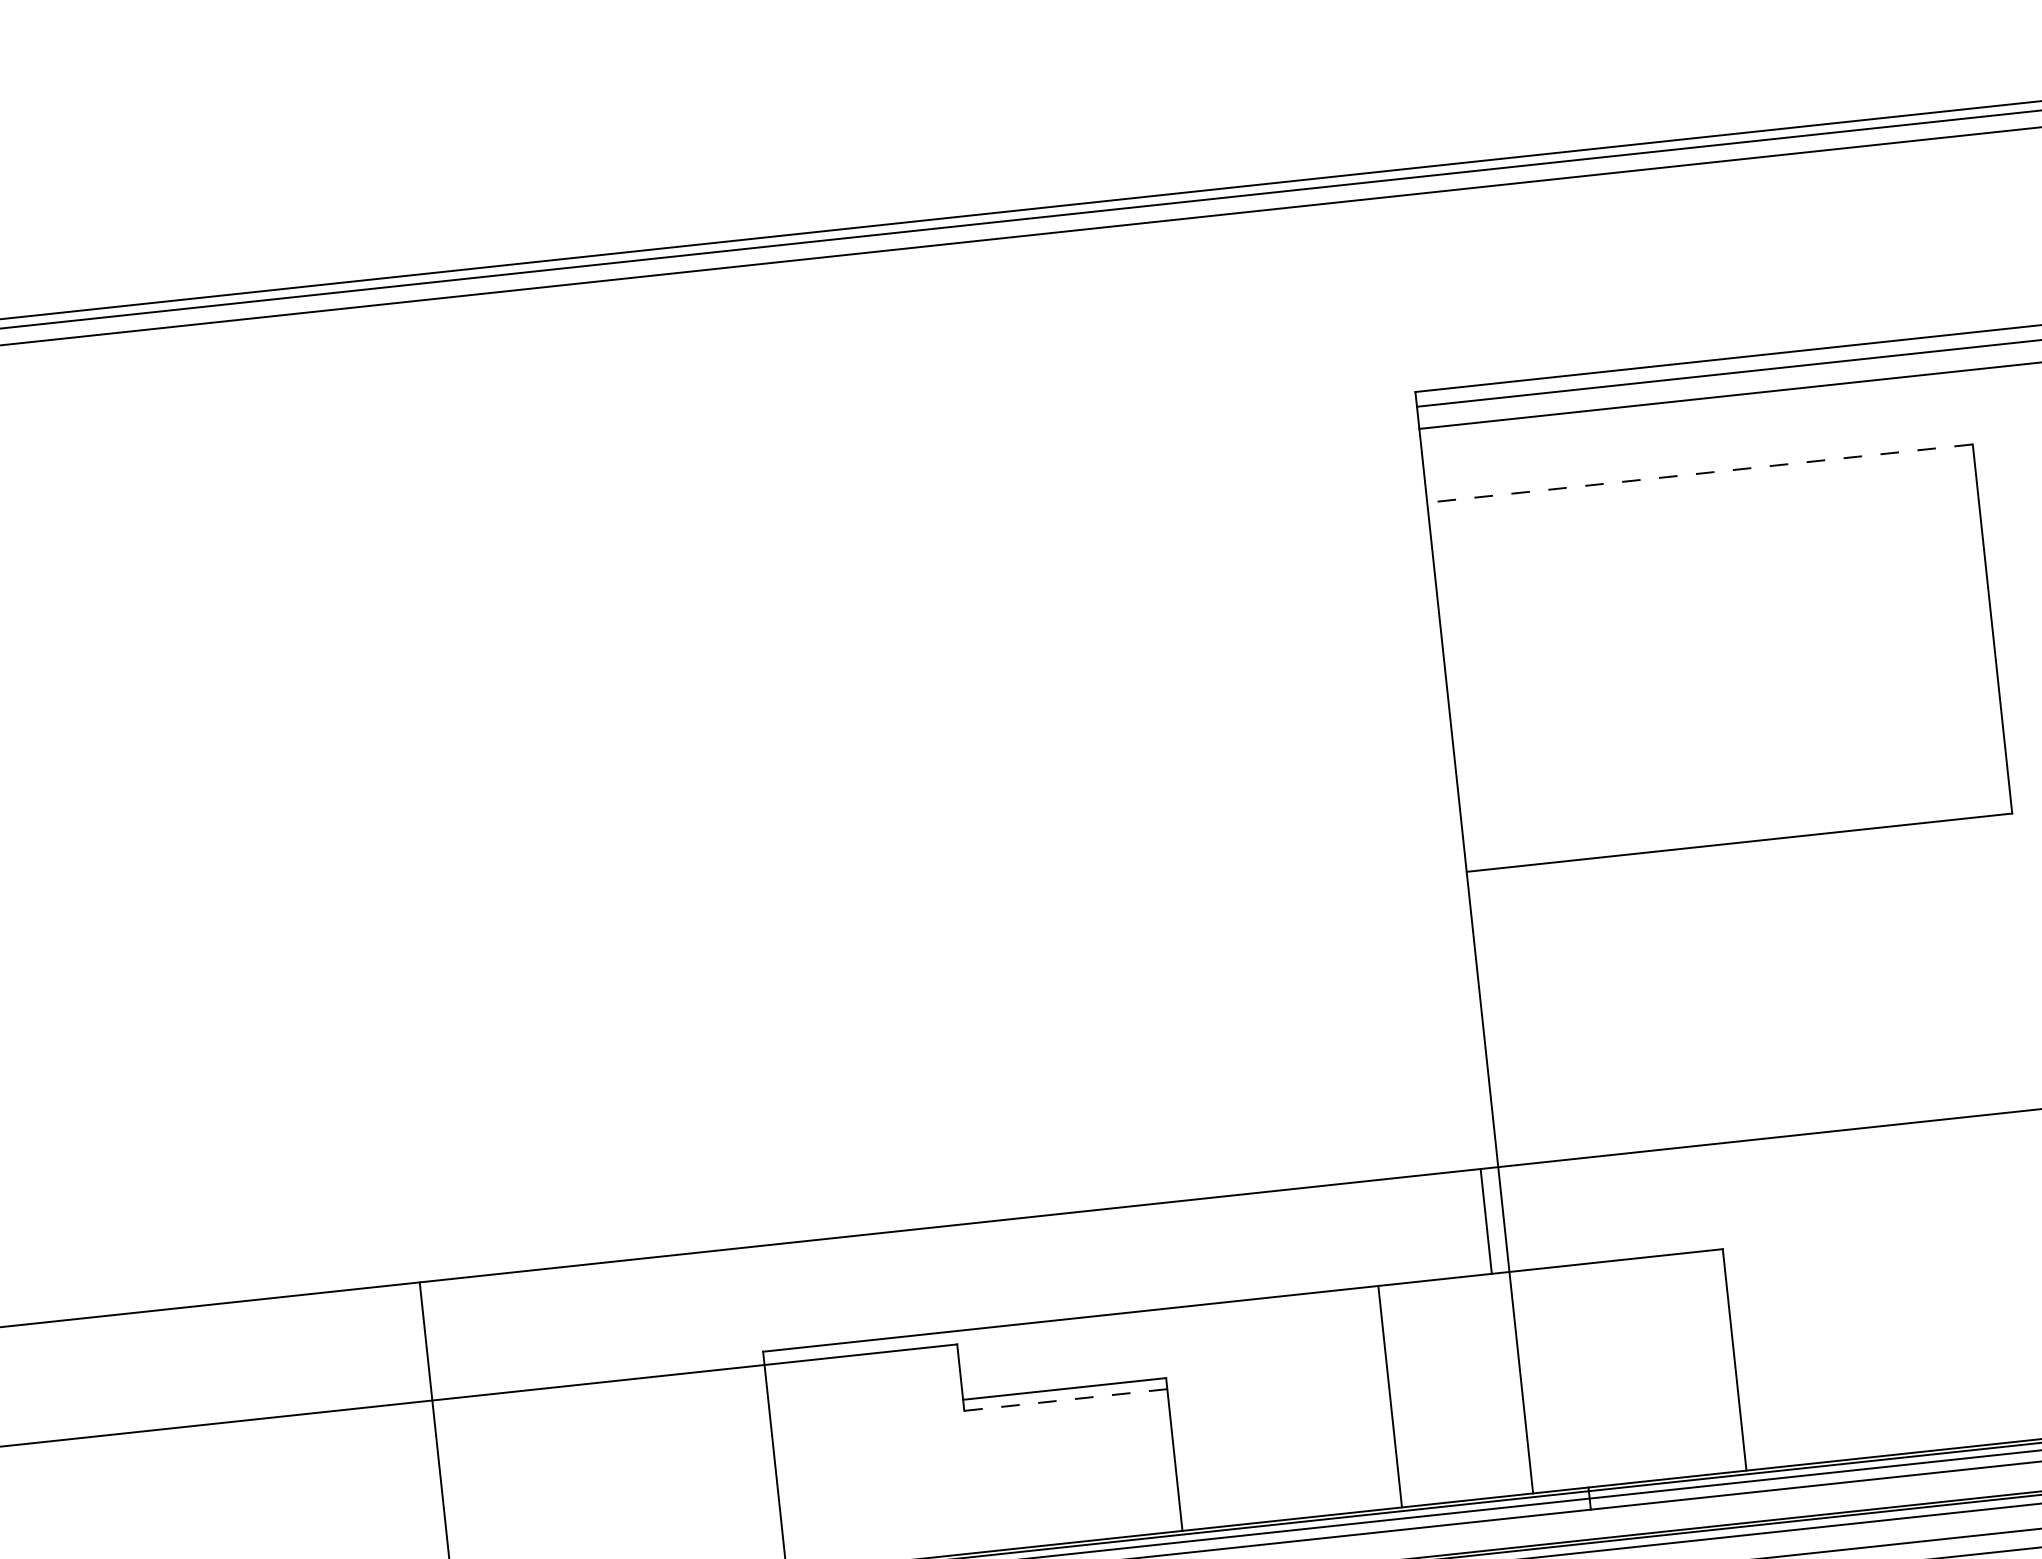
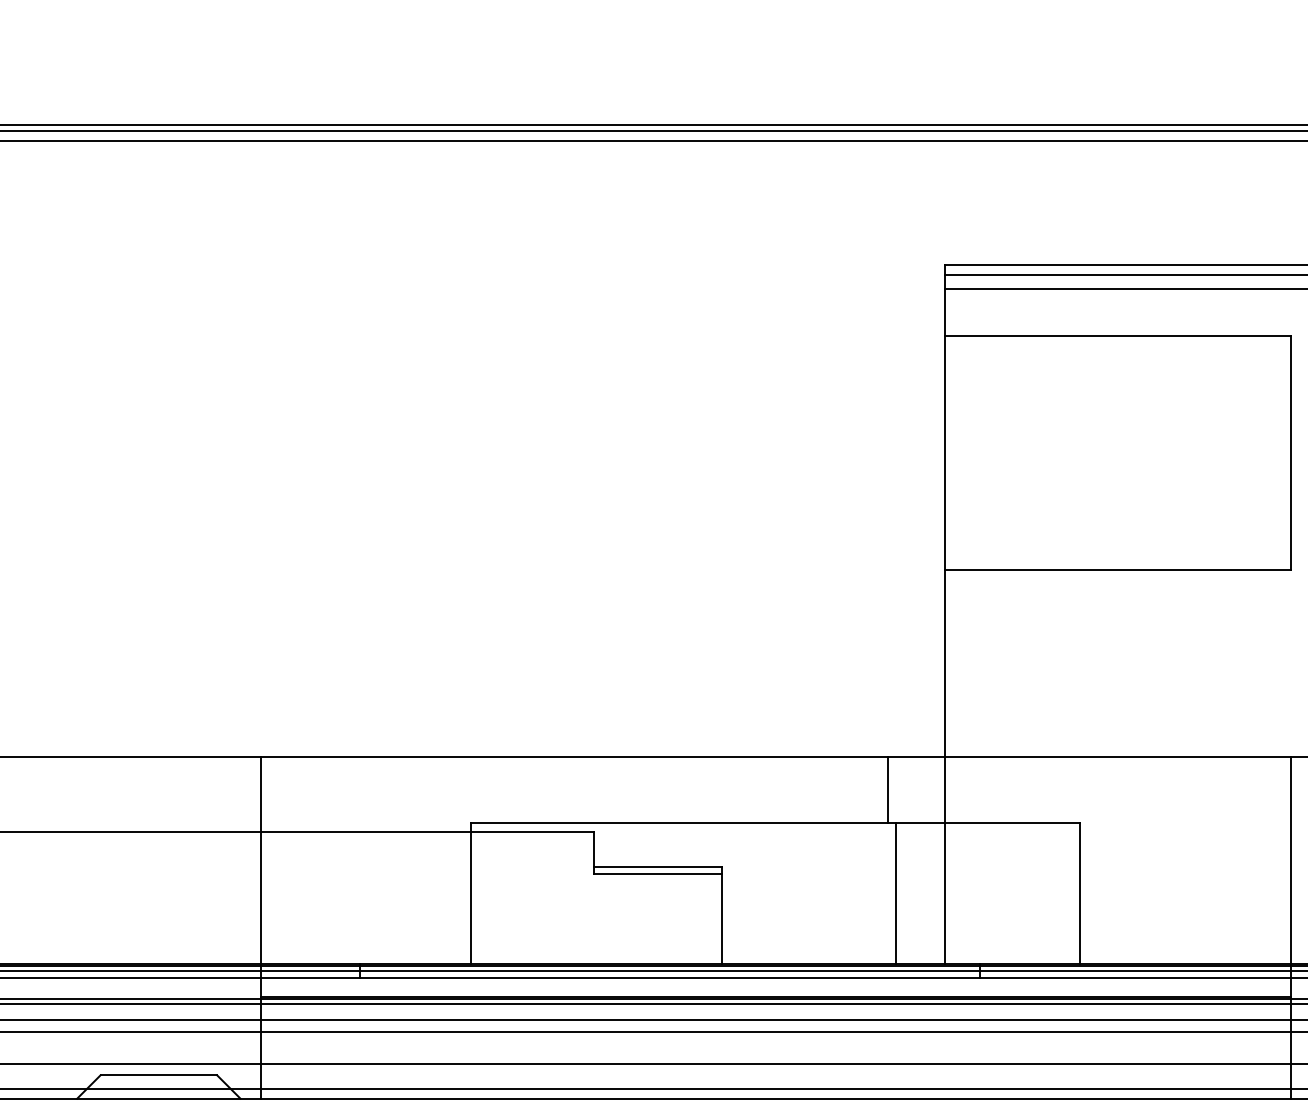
line: (1699, 473) -> (1117, 335), dashed -> solid
line: (1486, 1220) -> (888, 789), moved
line: (1390, 1396) -> (895, 893), moved
line: (1065, 1400) -> (657, 874), dashed -> solid

